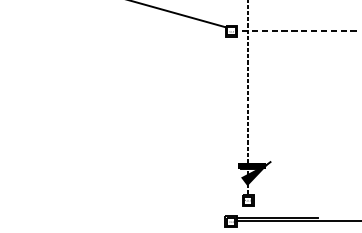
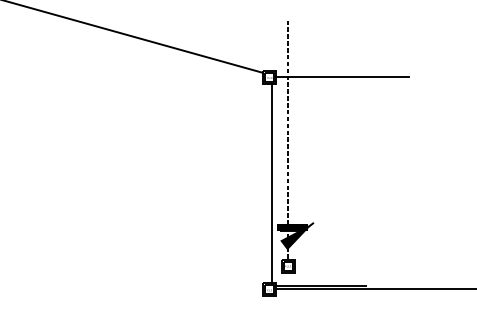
line: (296, 31) -> (342, 77), dashed -> solid
line: (234, 126) -> (272, 183), added

